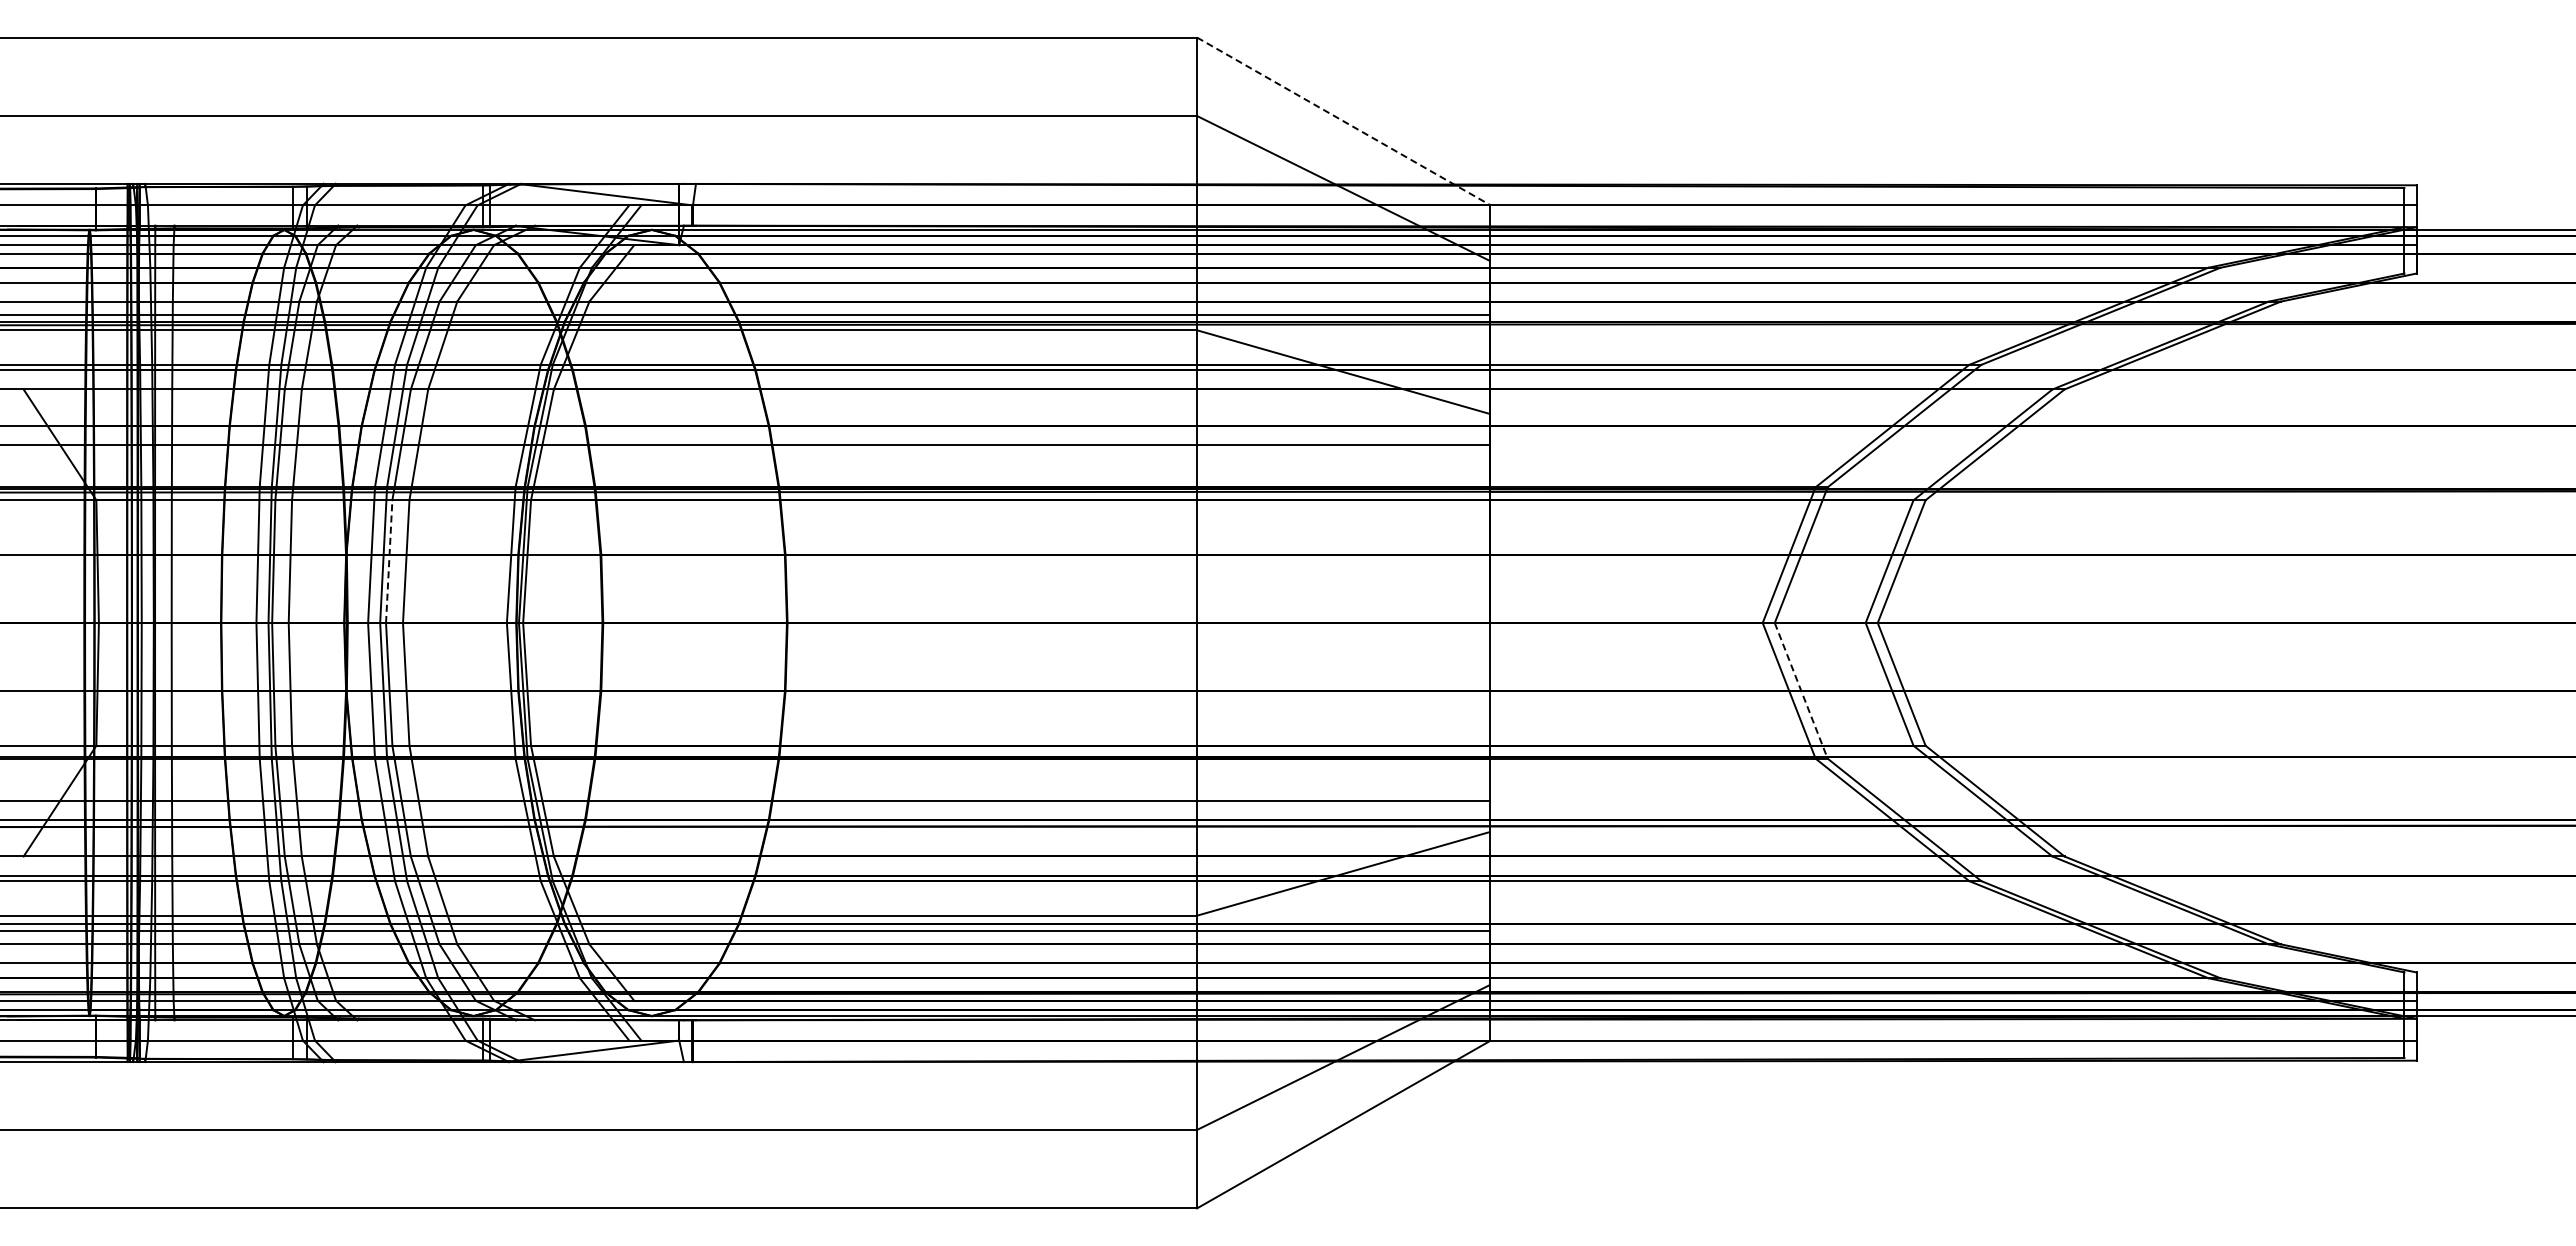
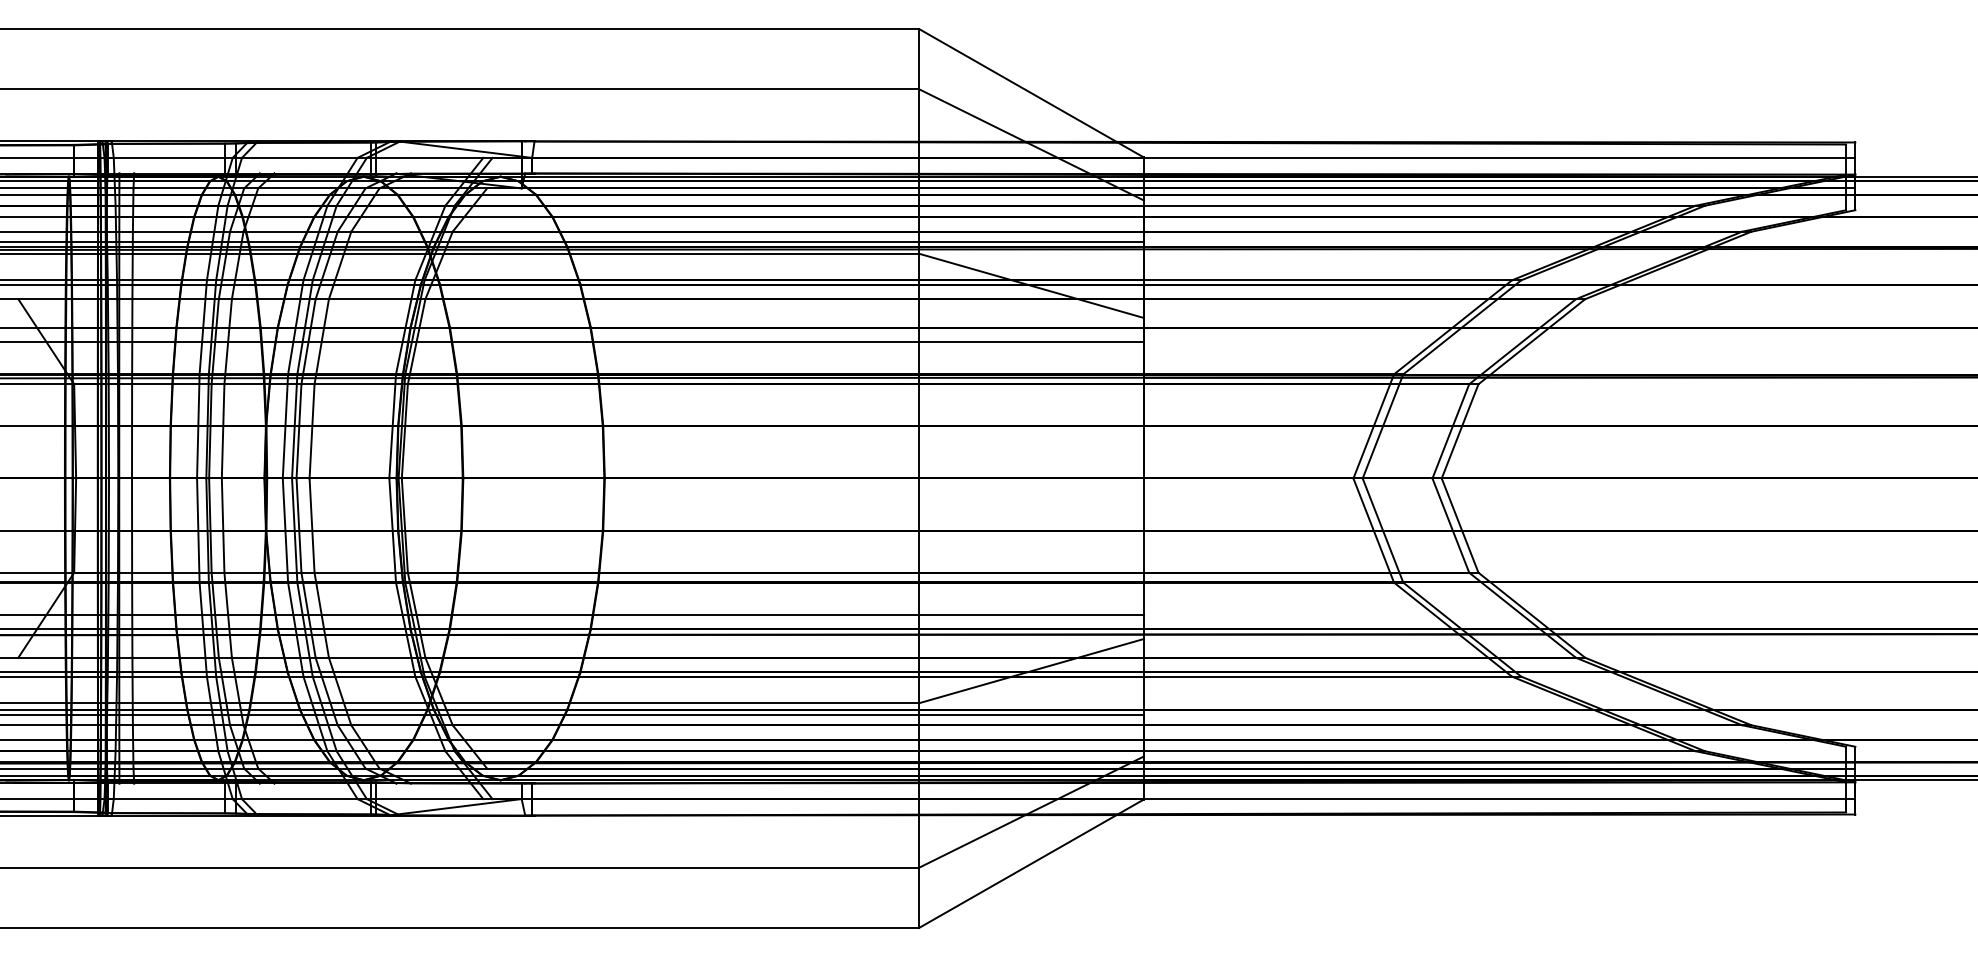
line: (1343, 121) -> (1031, 93), dashed -> solid
line: (389, 561) -> (299, 431), dashed -> solid
line: (1801, 690) -> (1383, 530), dashed -> solid

